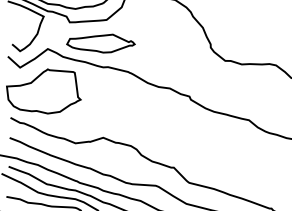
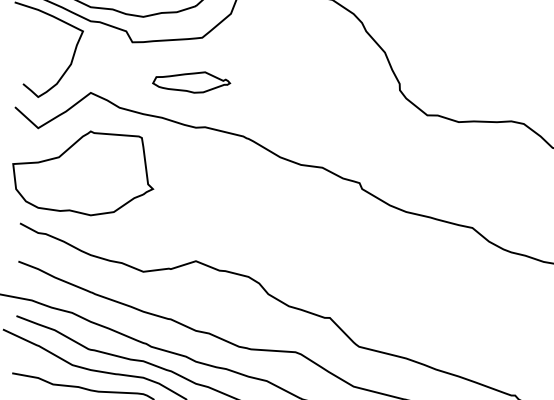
part: (100, 43) -> (190, 82), size x0.6

